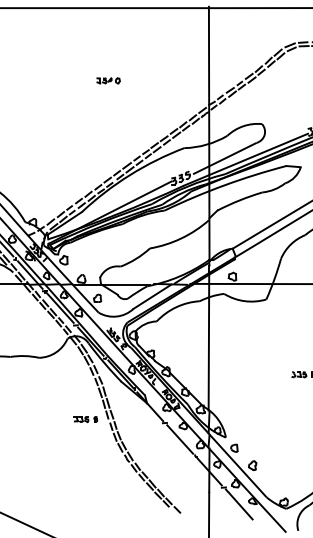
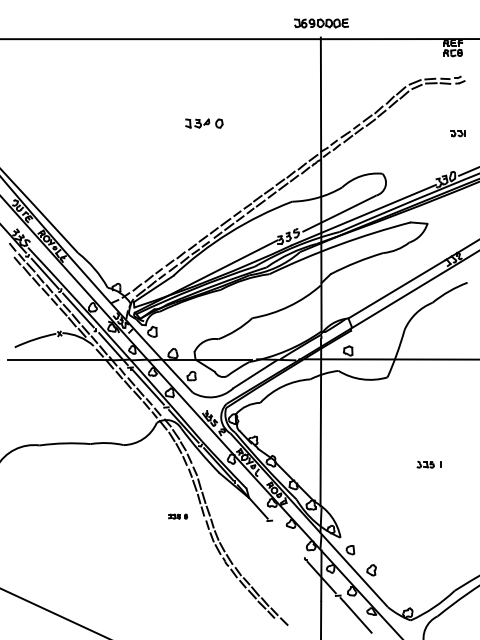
part: (108, 80) -> (204, 123), size x1.4
part: (85, 419) -> (177, 516), size x0.7
line: (180, 439) -> (287, 539), removed

